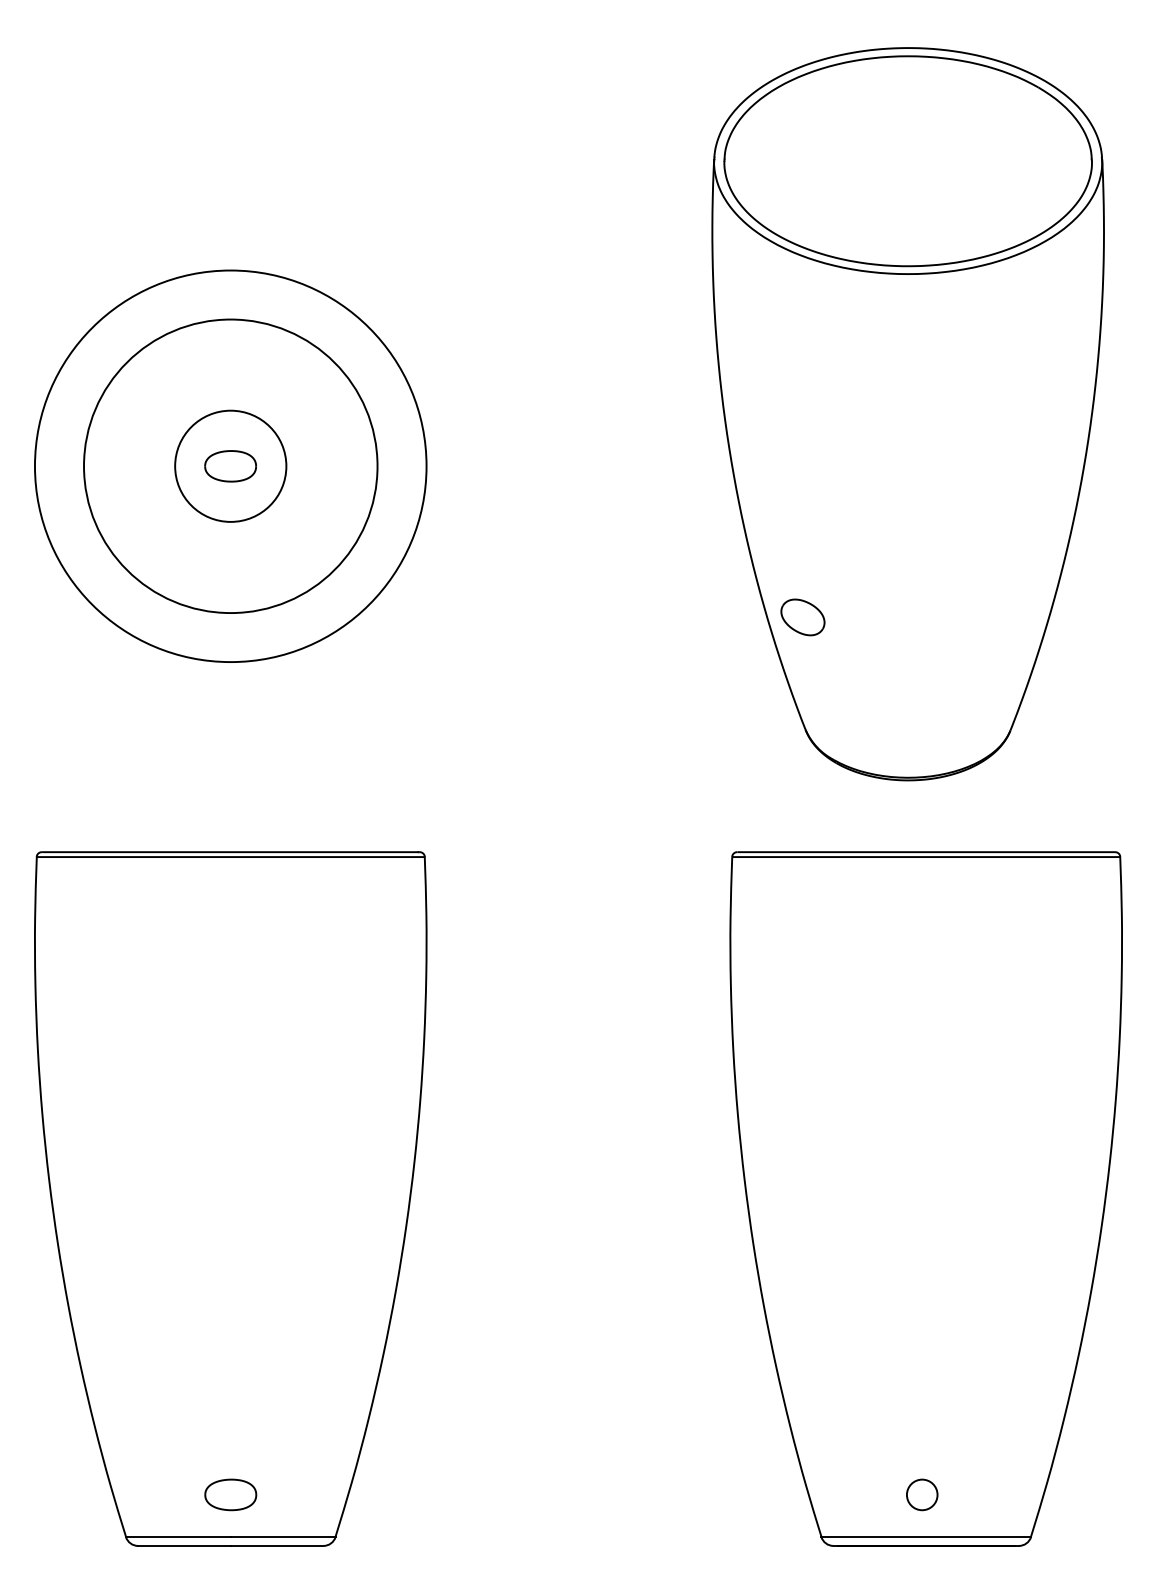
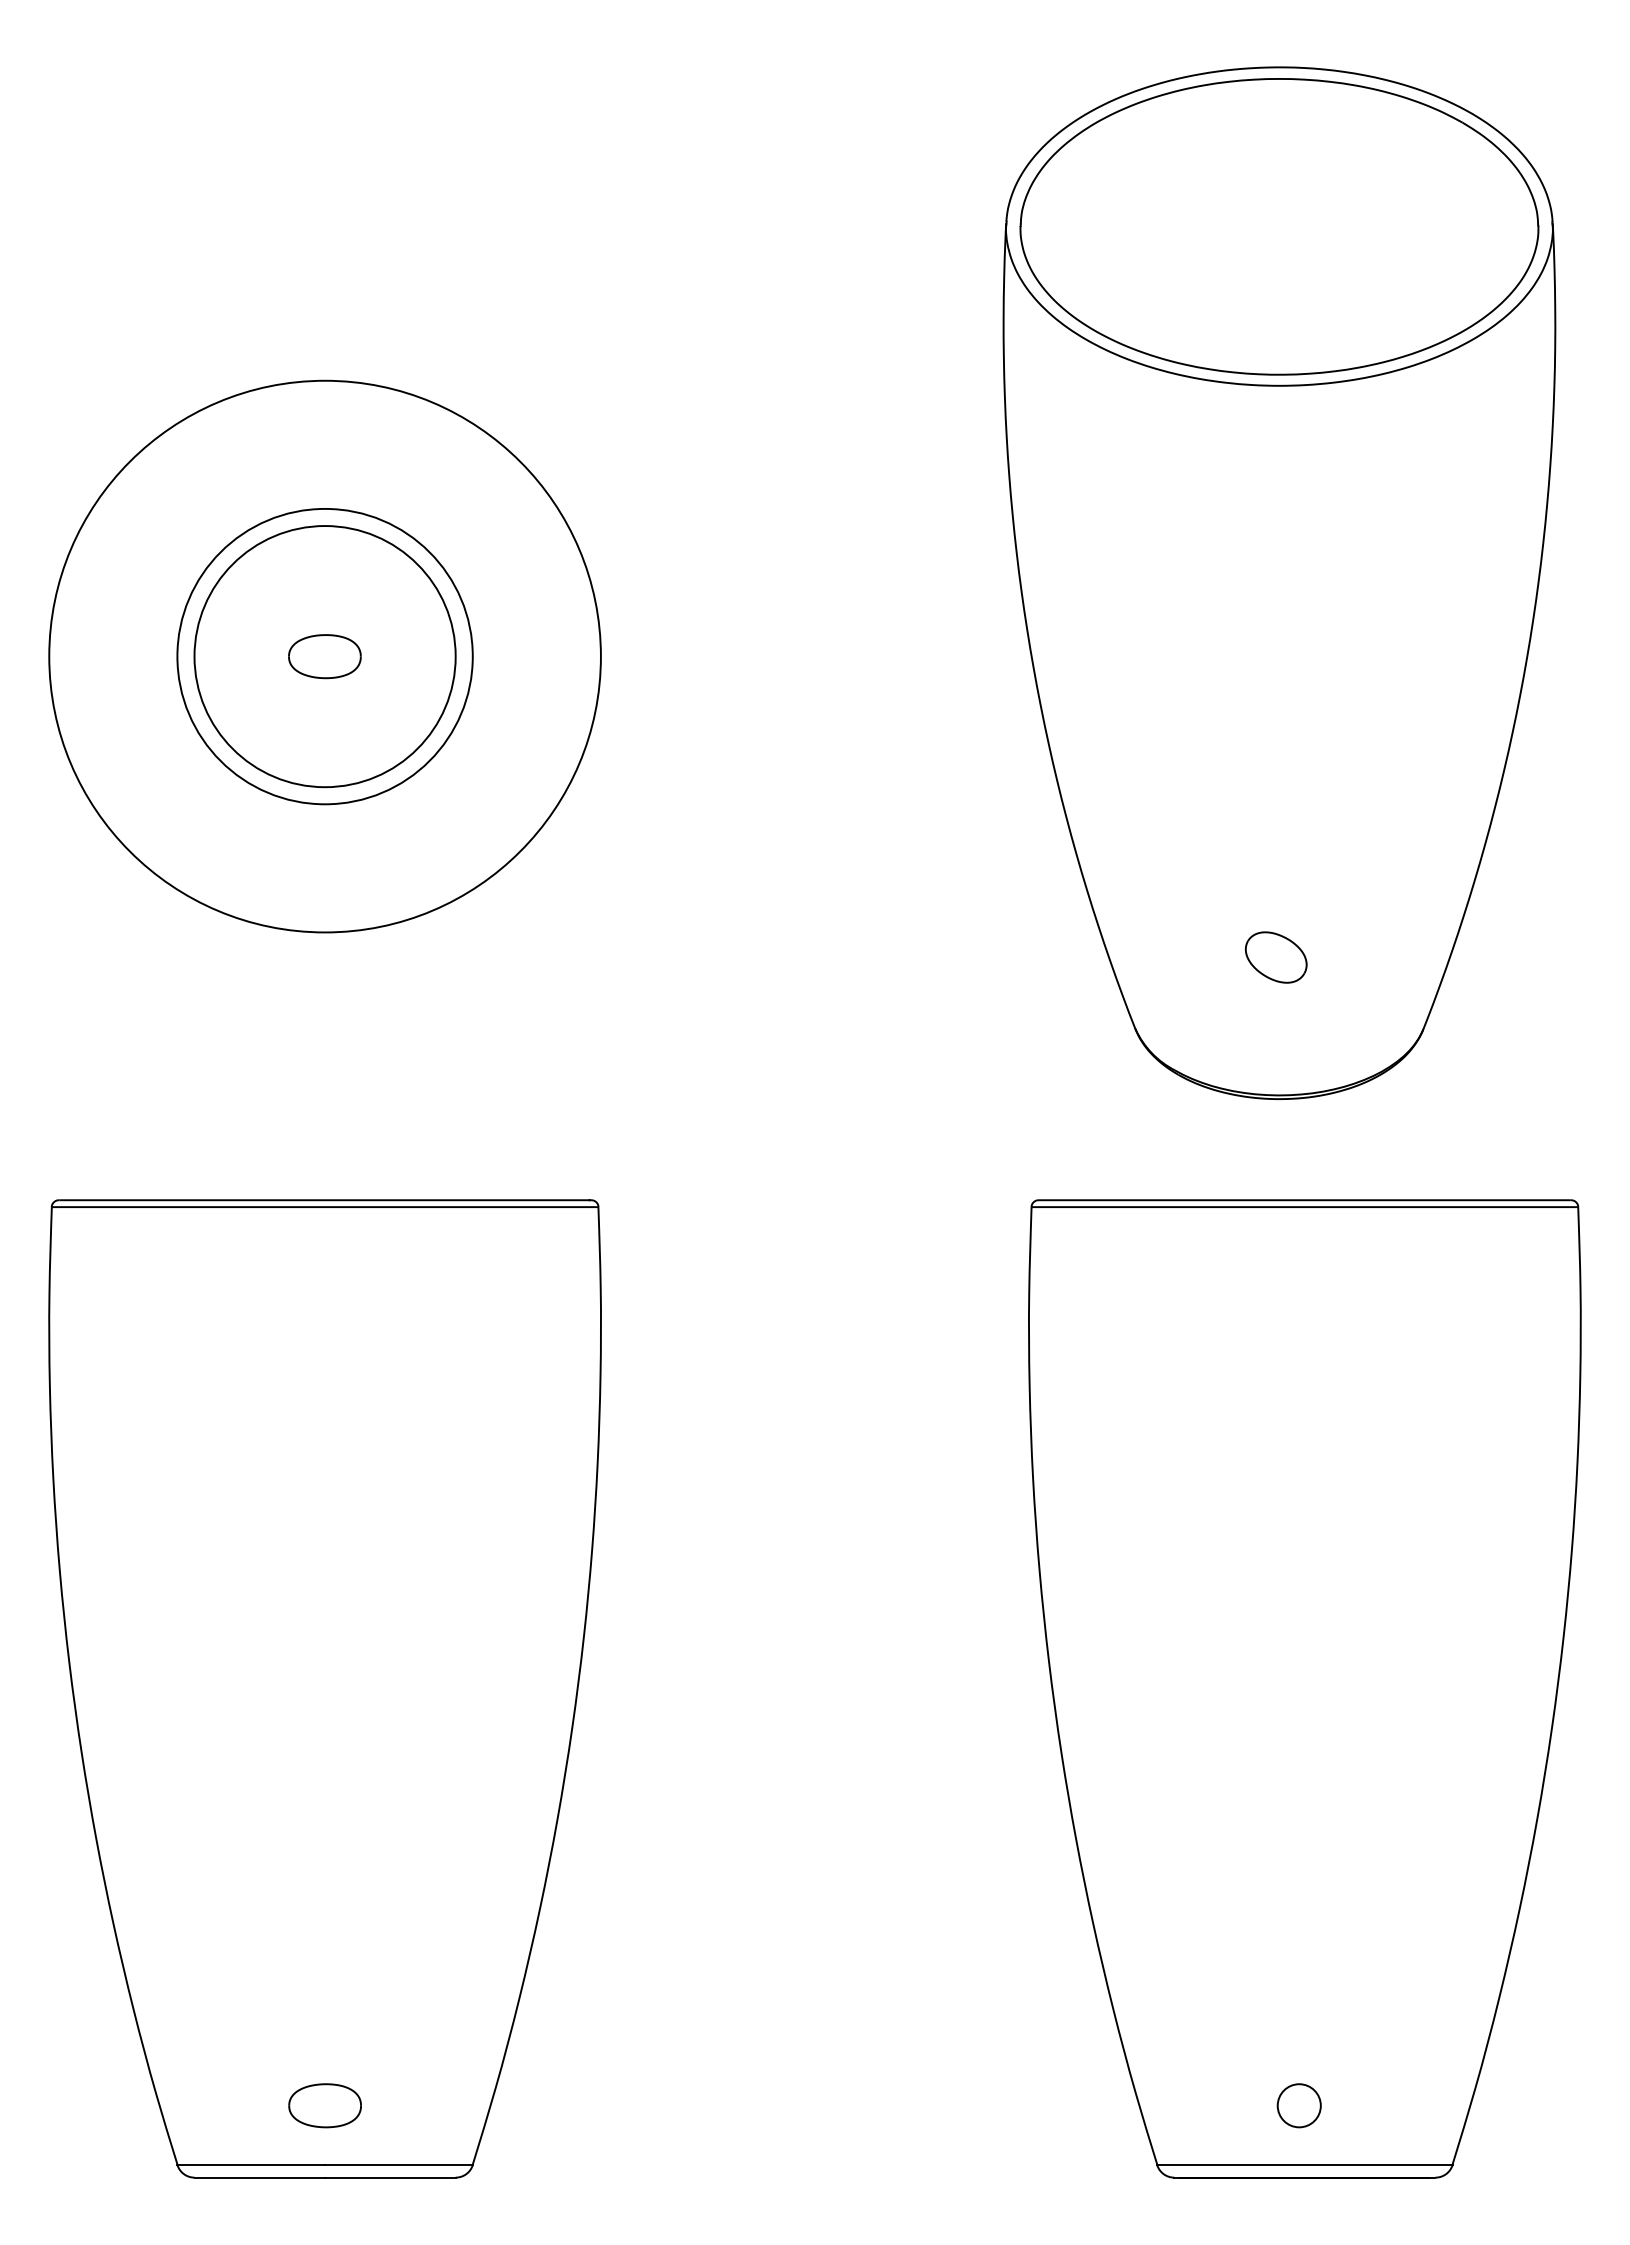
circle: (230, 466) -> (324, 656), size x0.71
circle: (230, 466) -> (324, 656), size x1.67
part: (802, 617) -> (1275, 957), moved

